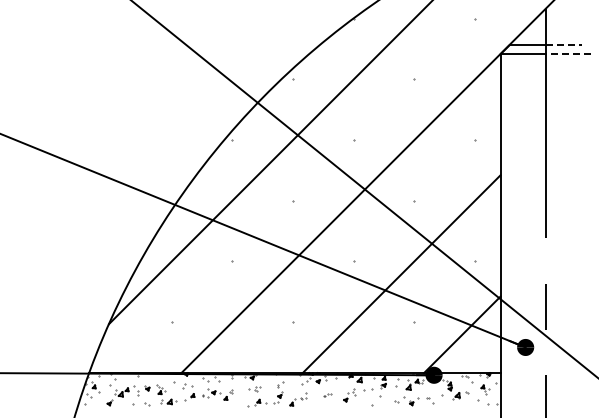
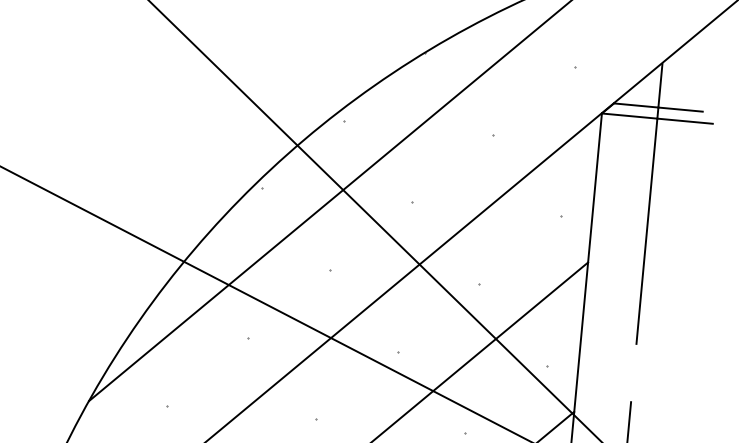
line: (564, 45) -> (681, 109), dashed -> solid
line: (568, 54) -> (685, 121), dashed -> solid

